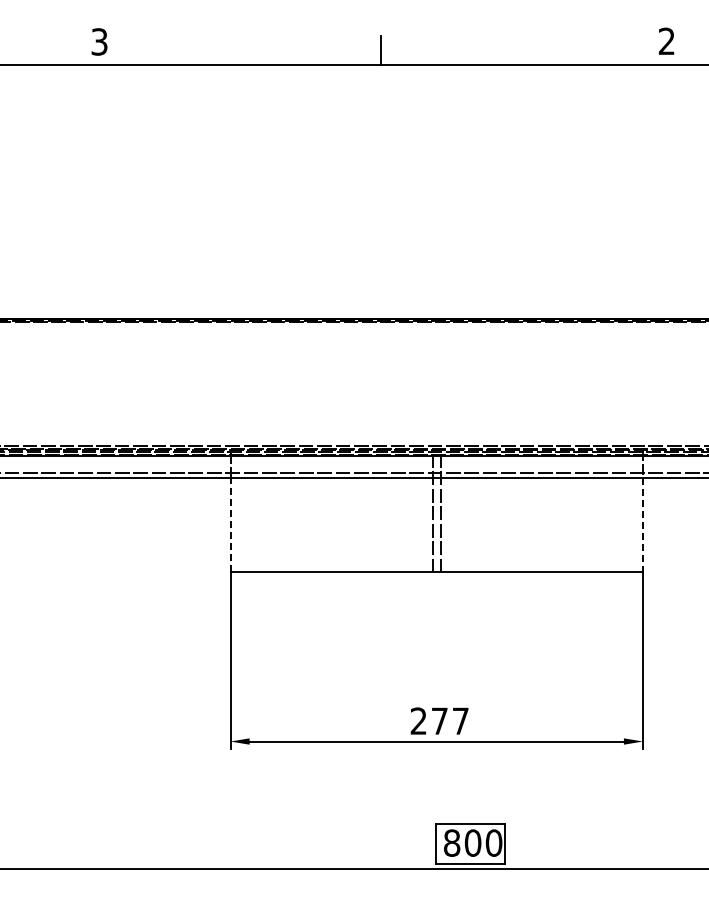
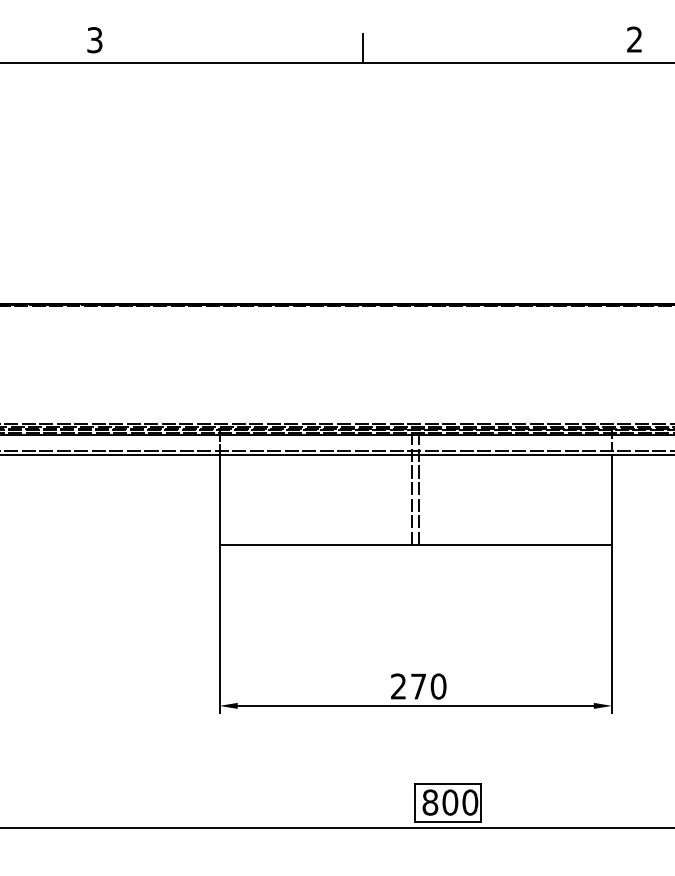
line: (230, 524) -> (219, 499), dashed -> solid
line: (643, 525) -> (612, 500), dashed -> solid
text: (460, 720) -> (438, 685), 277 -> 270

